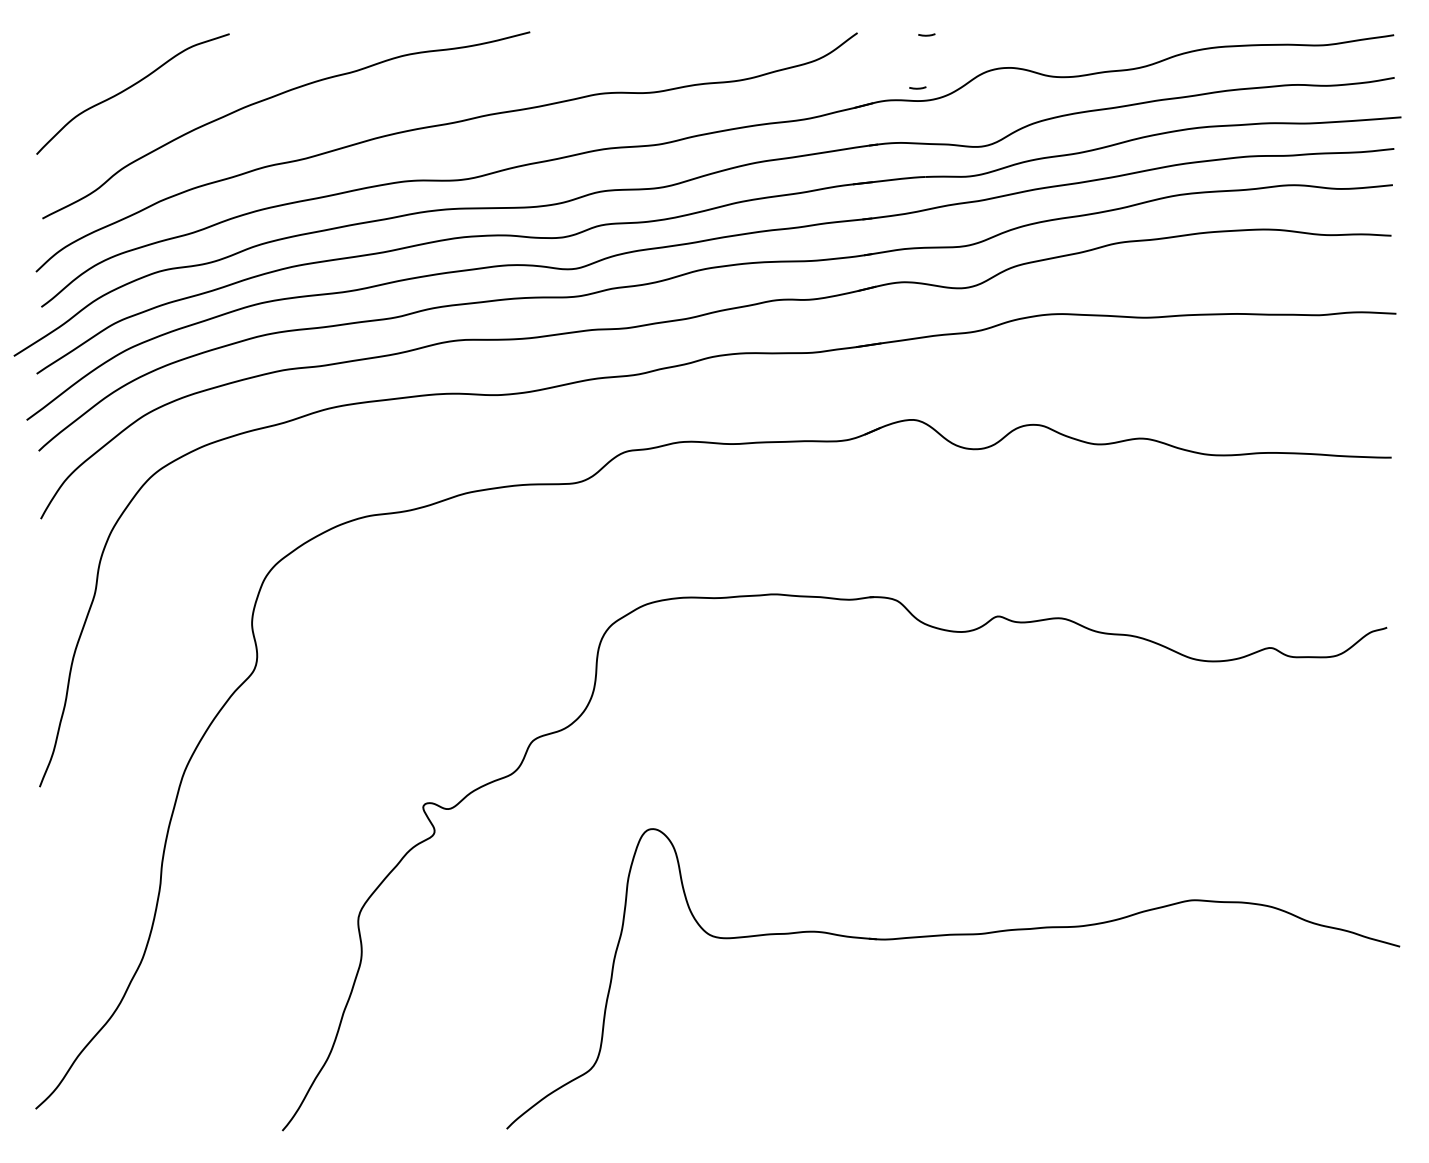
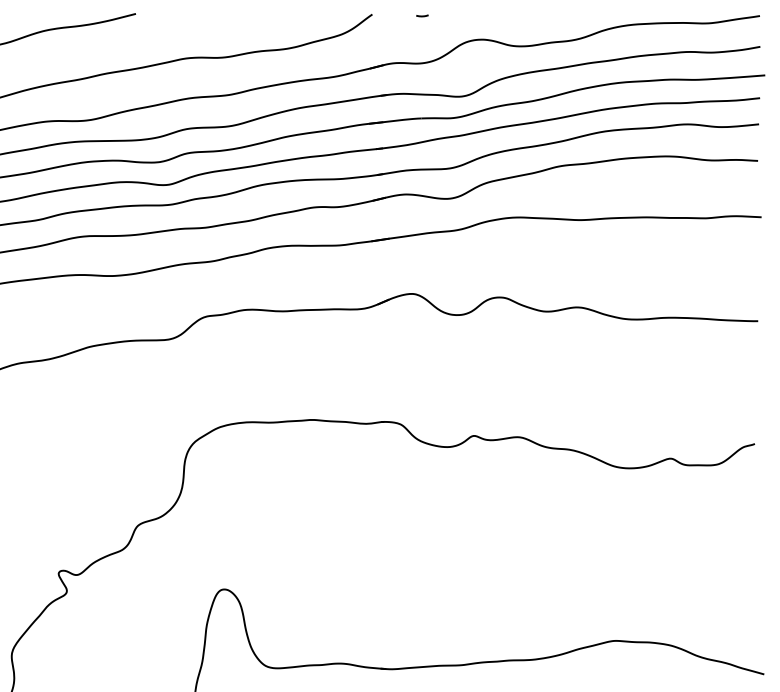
line: (917, 87) -> (415, 53), removed

